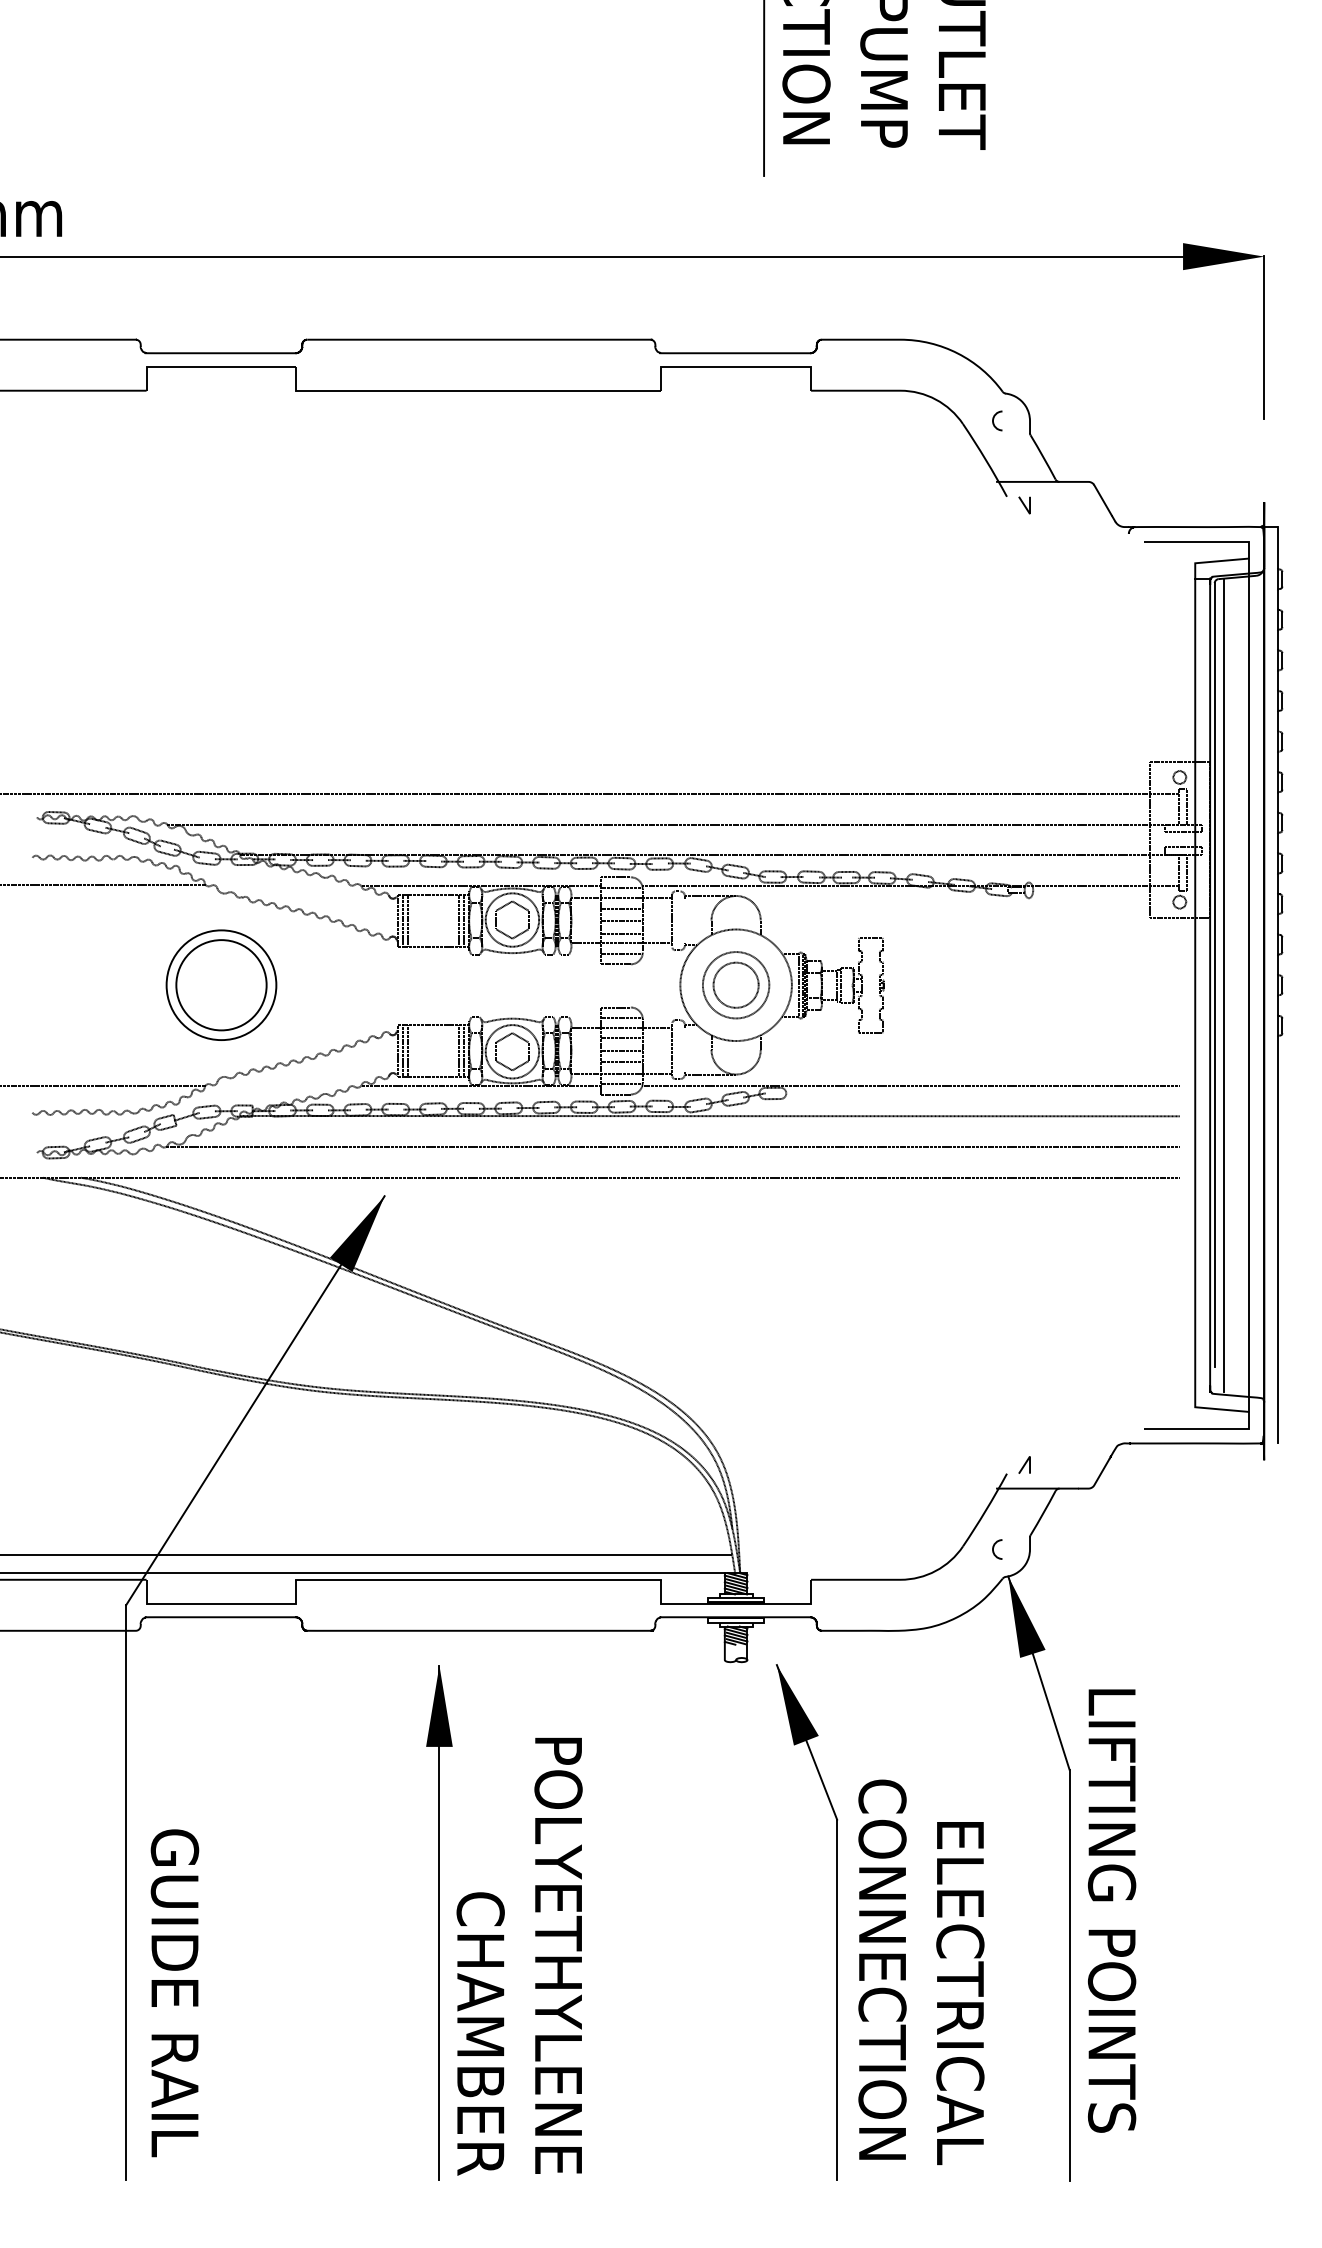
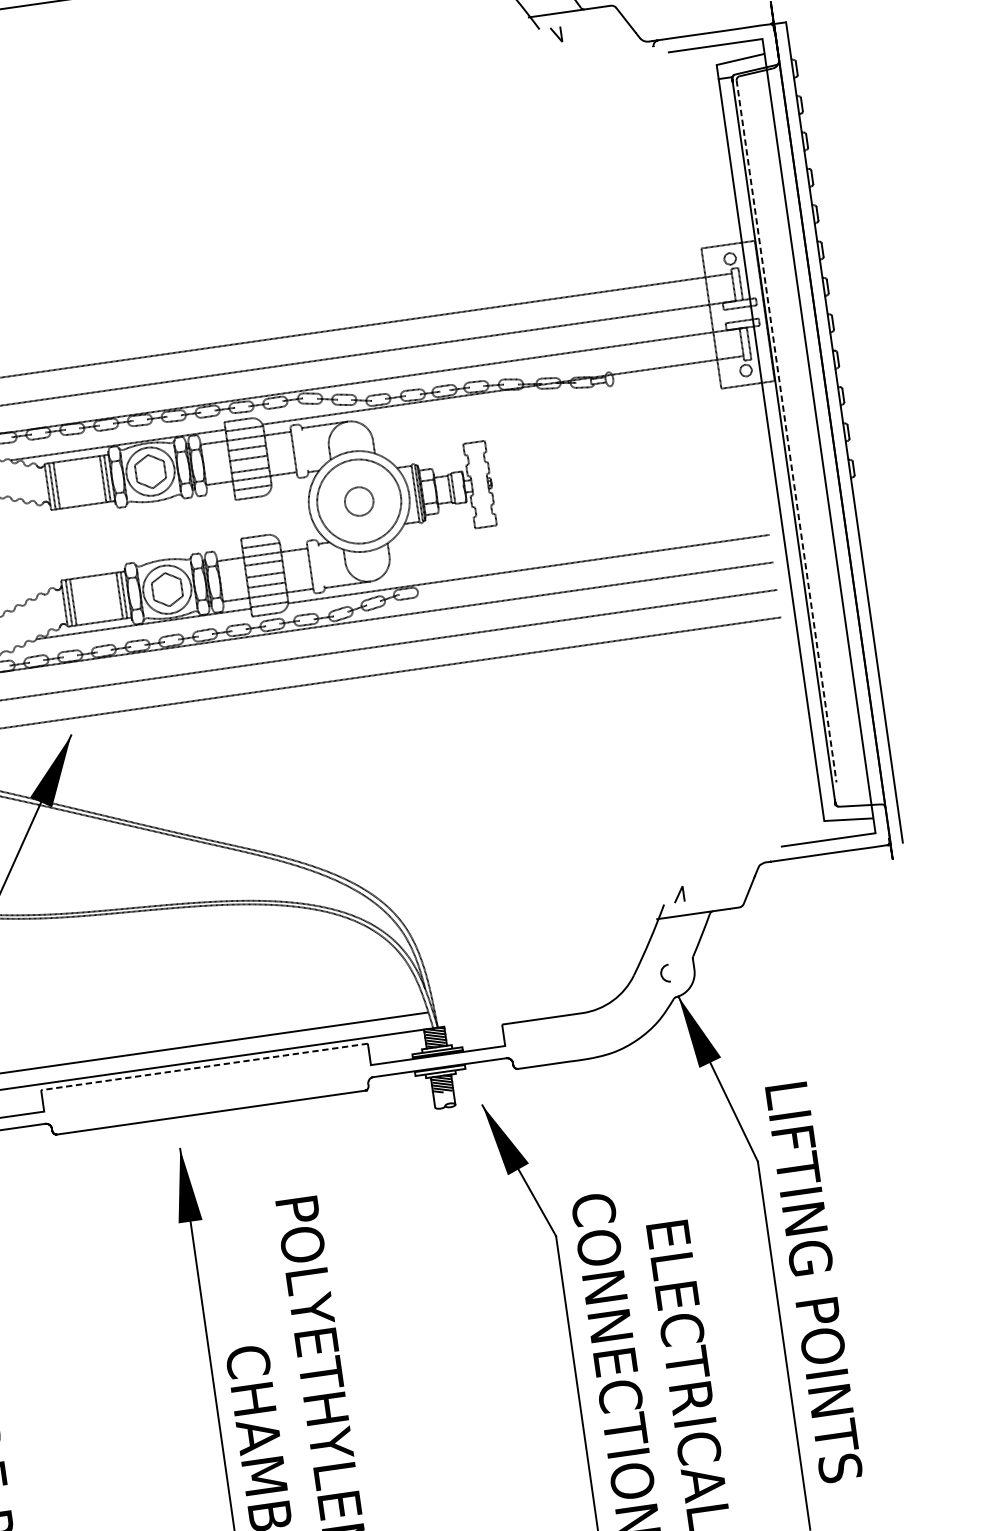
line: (1214, 975) -> (786, 431), solid -> dashed
circle: (735, 984) -> (358, 500), size x0.7
line: (1223, 984) -> (795, 438), removed
circle: (735, 985) -> (358, 501), size x1.4
line: (478, 1579) -> (204, 1066), solid -> dashed

